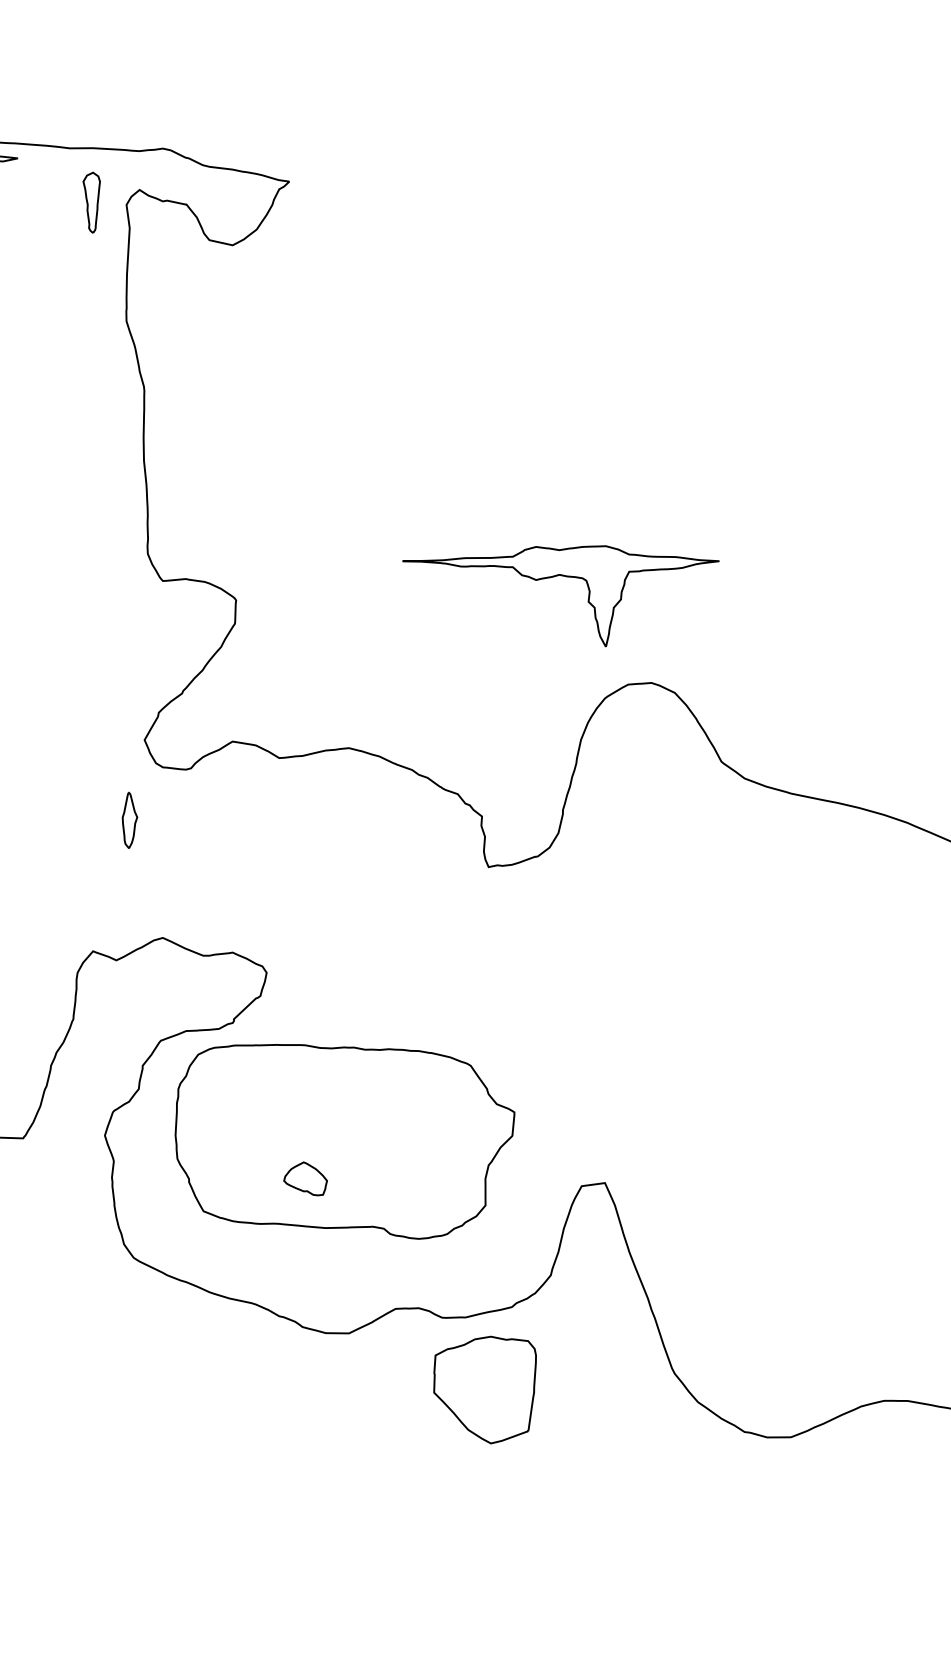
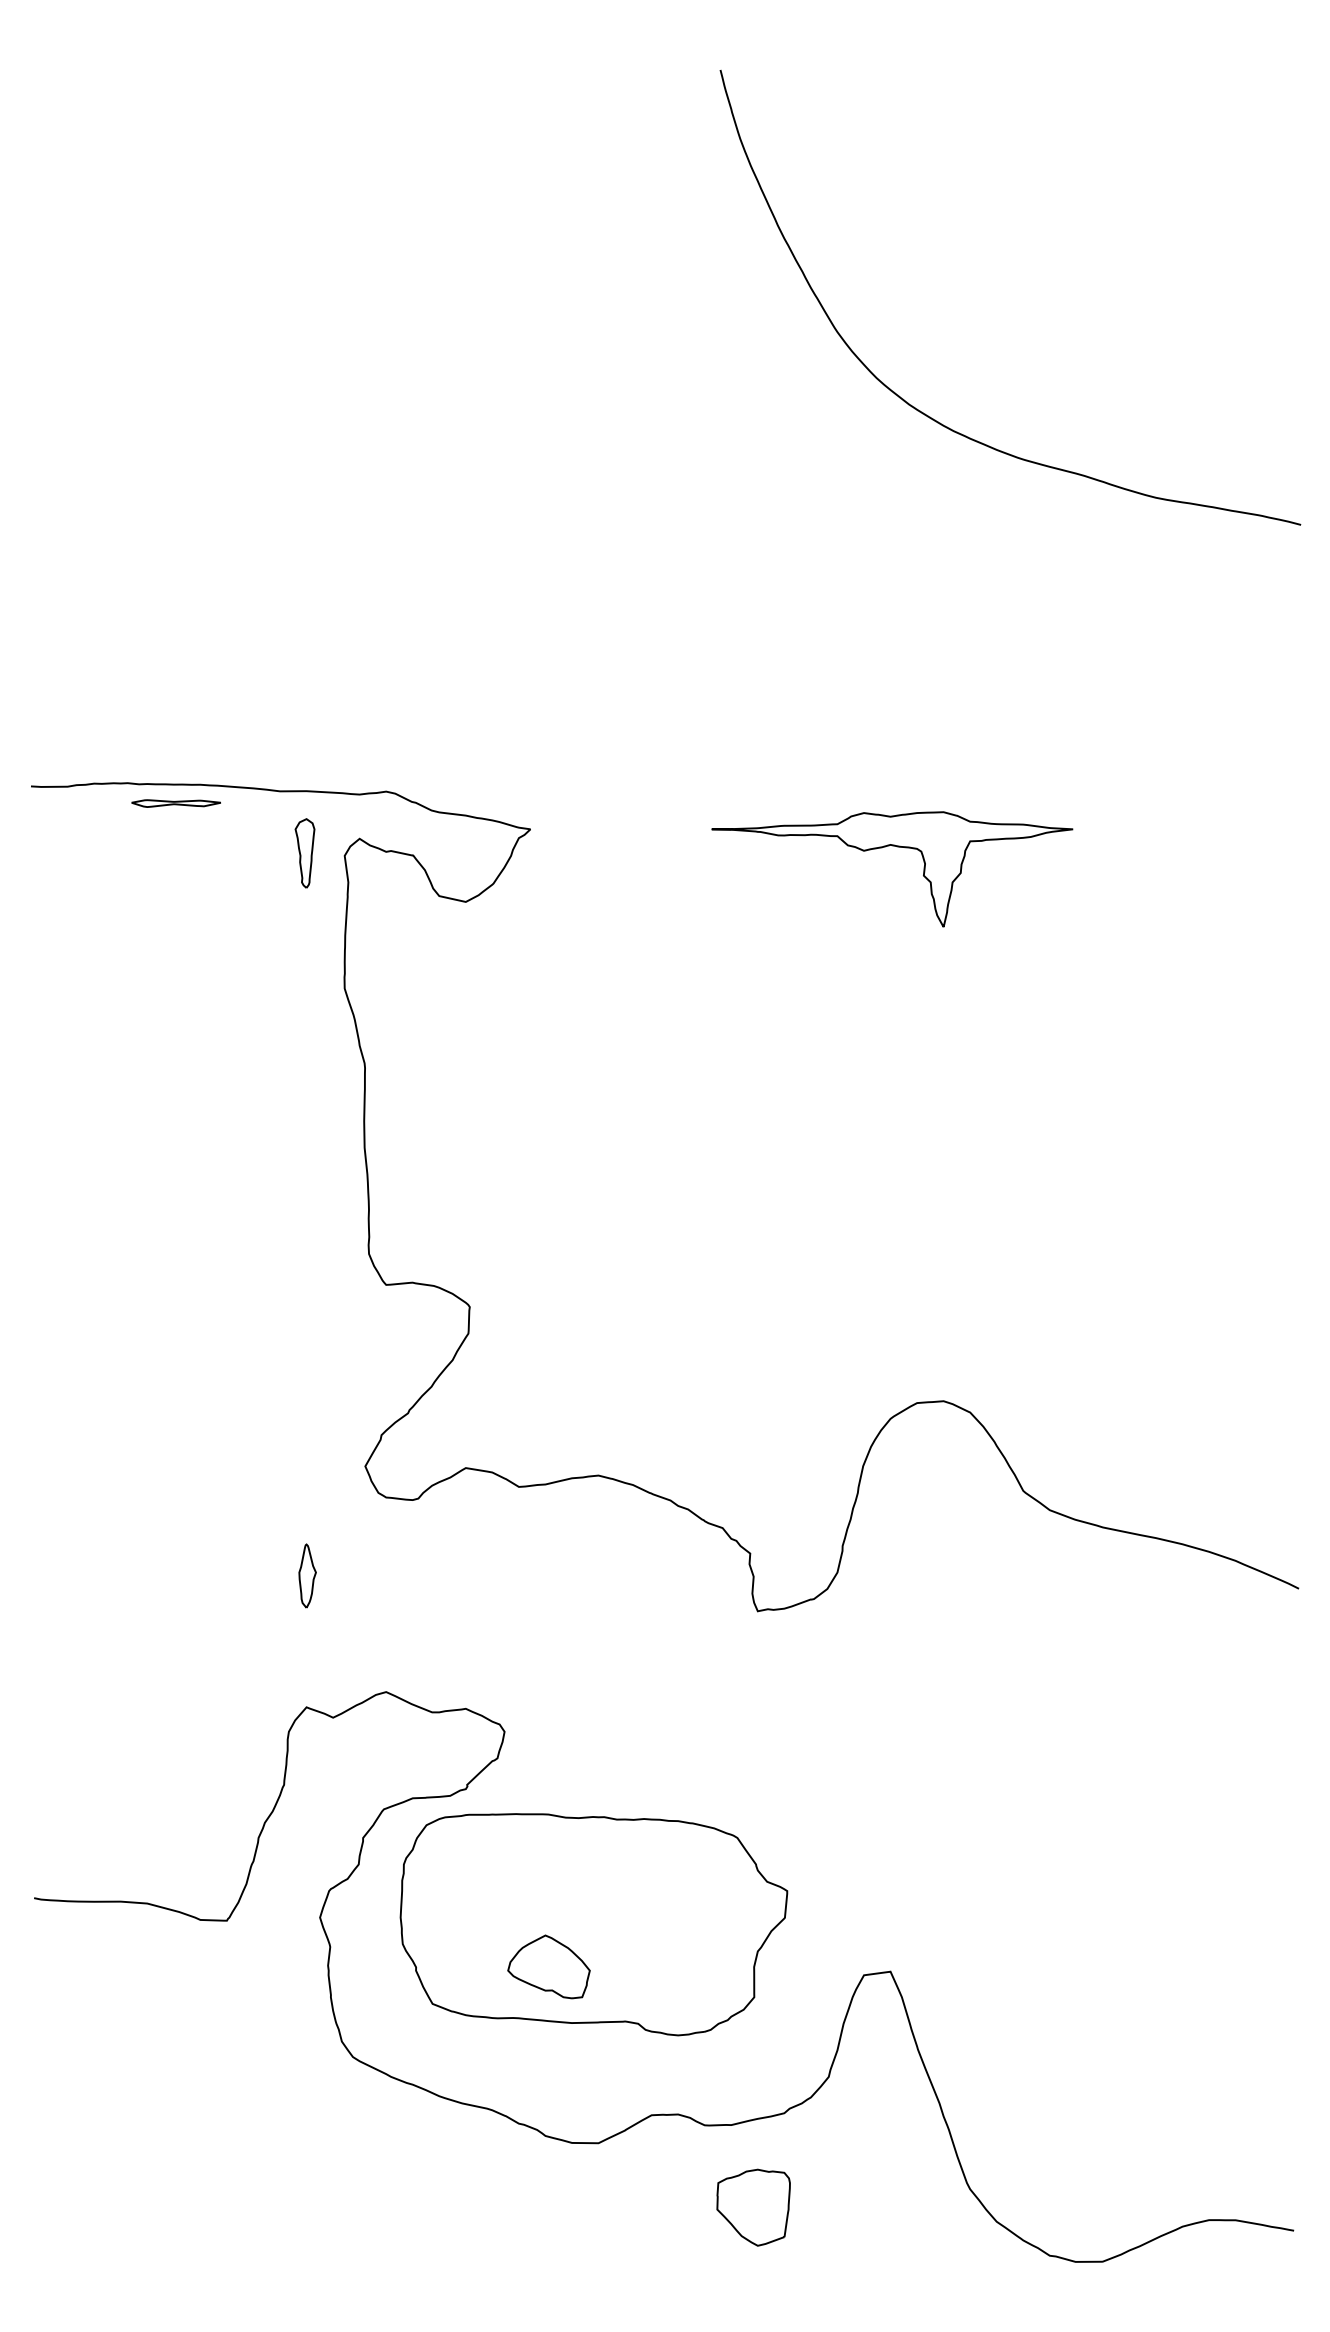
part: (565, 577) -> (897, 847), moved
part: (129, 819) -> (307, 1575), moved
part: (305, 1178) -> (548, 1966), size x1.67
part: (484, 1389) -> (753, 2207), size x0.62

